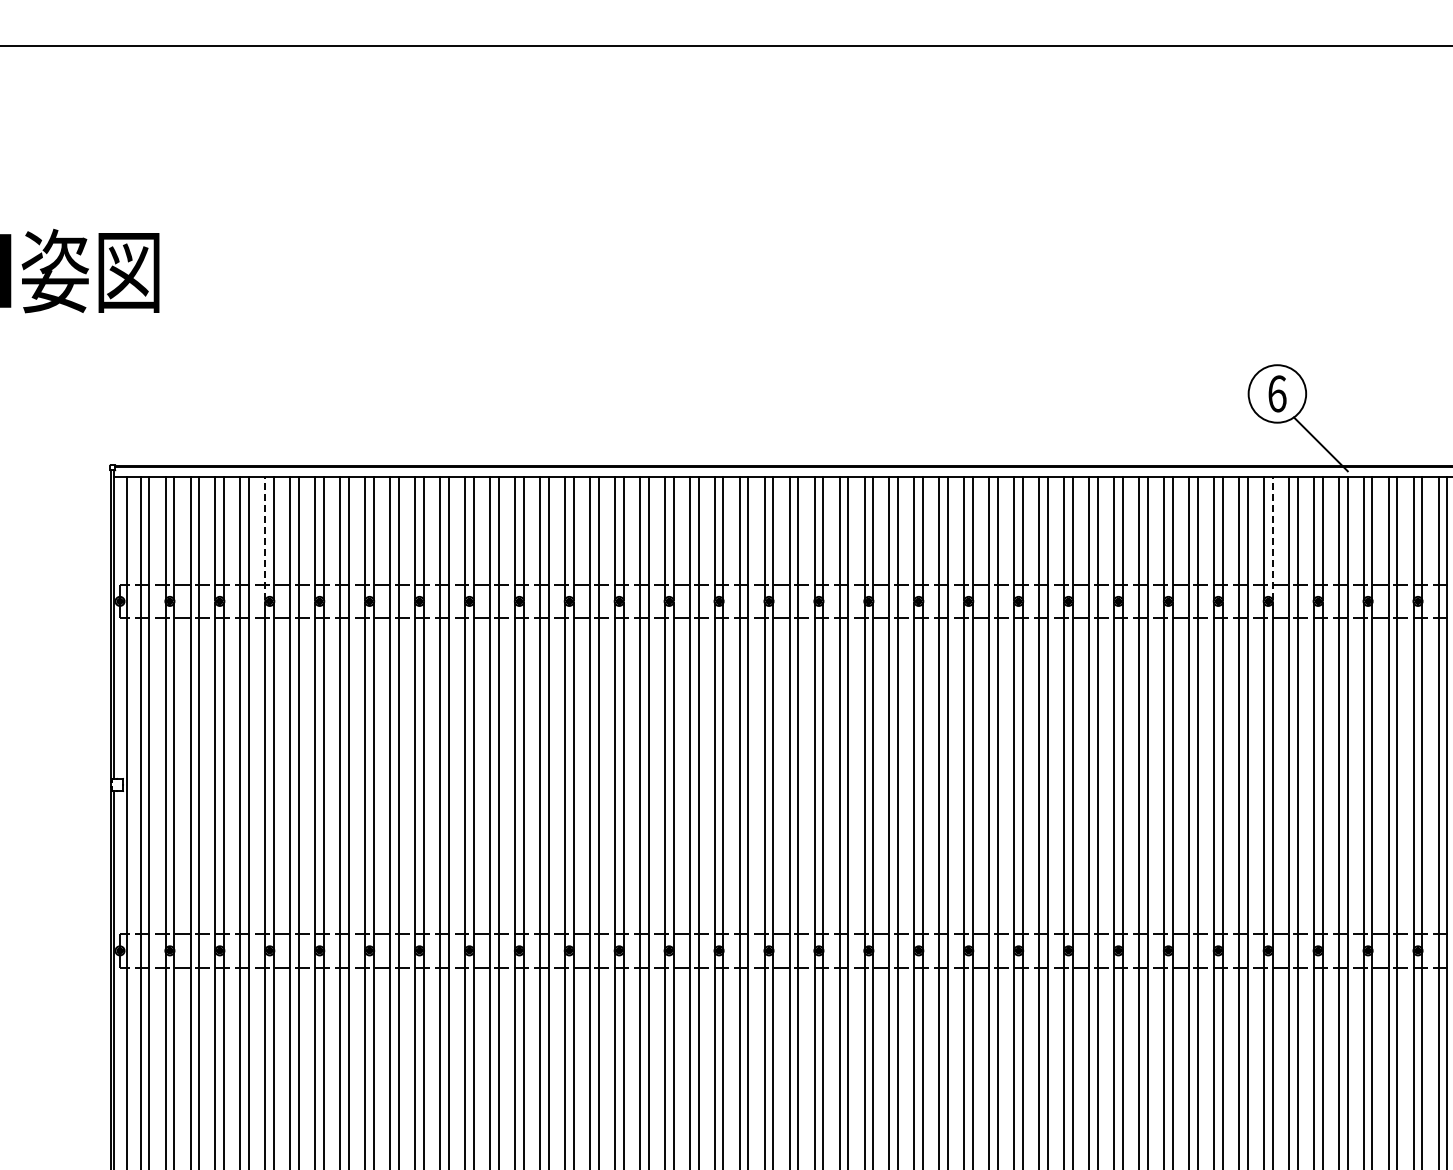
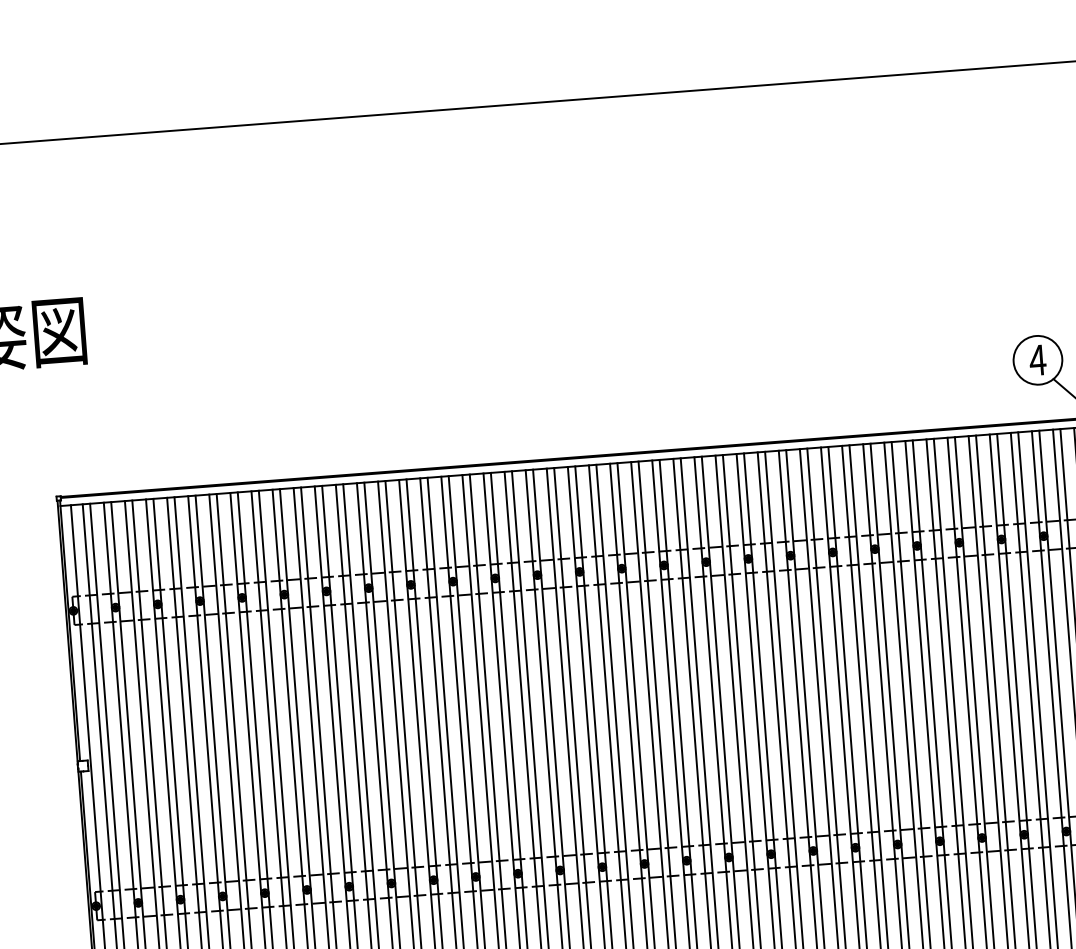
text: (1277, 393) -> (1038, 359), 6 -> 4
line: (265, 538) -> (192, 548), dashed -> solid
line: (1272, 538) -> (1043, 482), dashed -> solid

